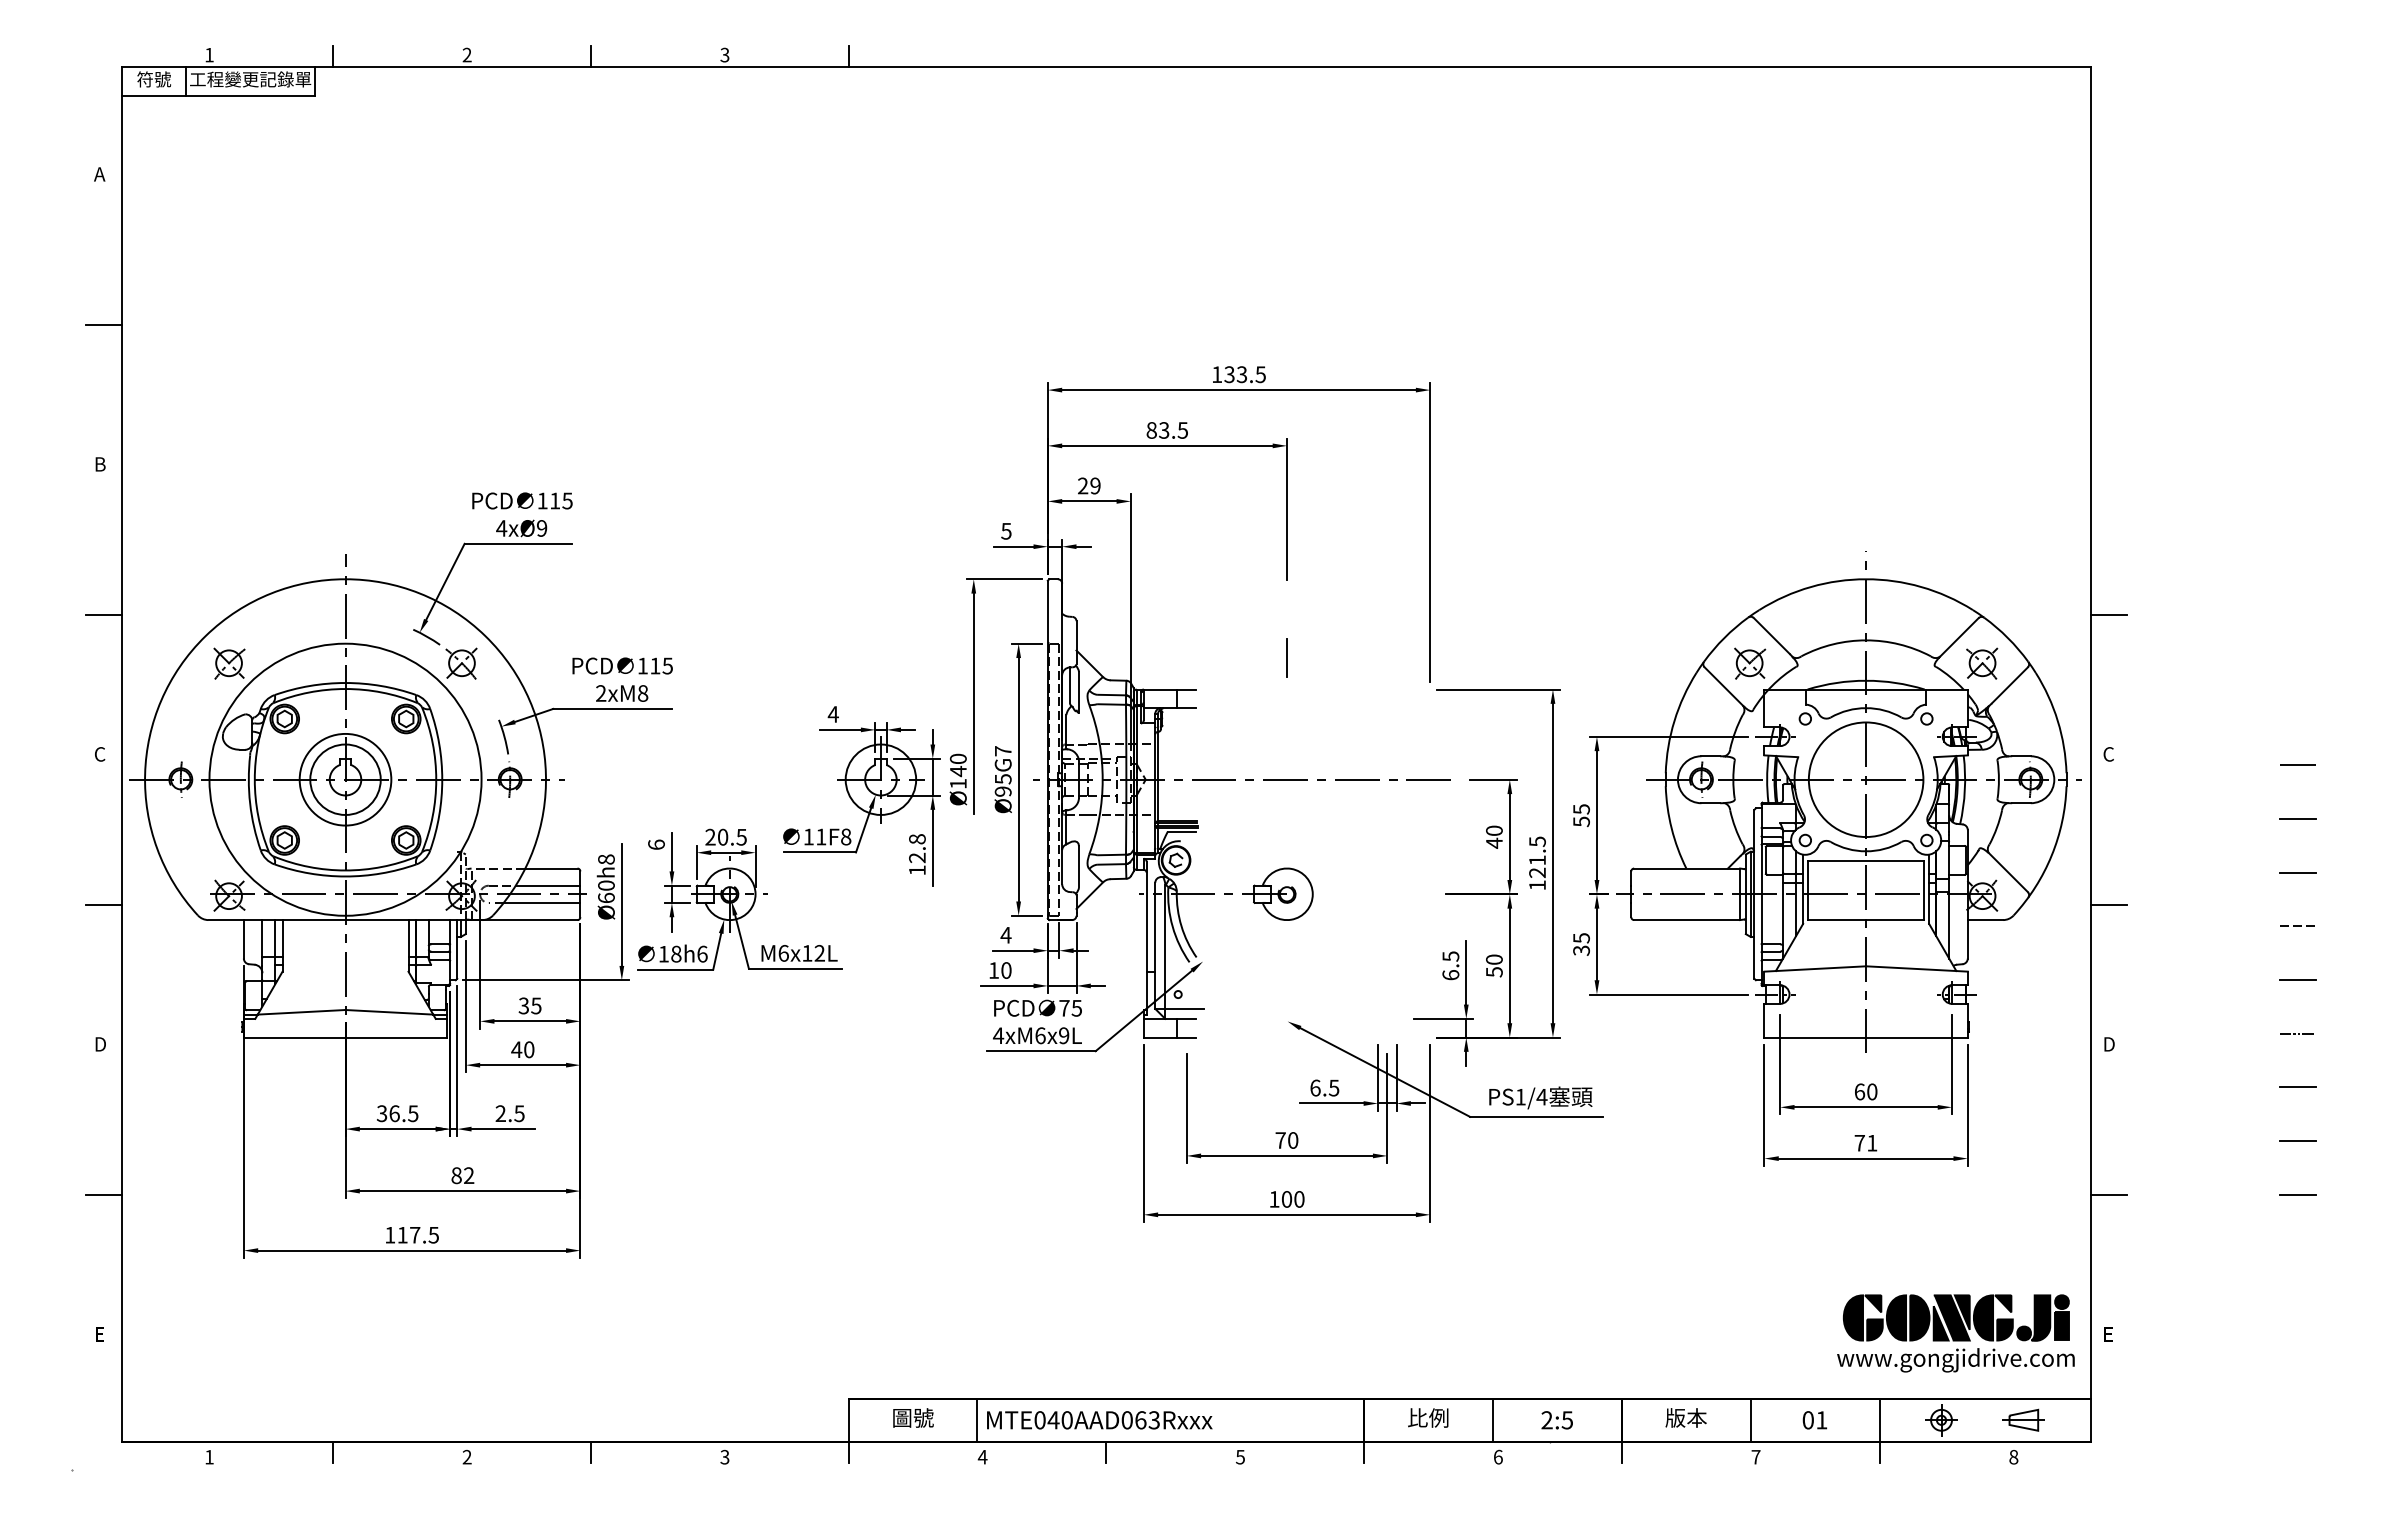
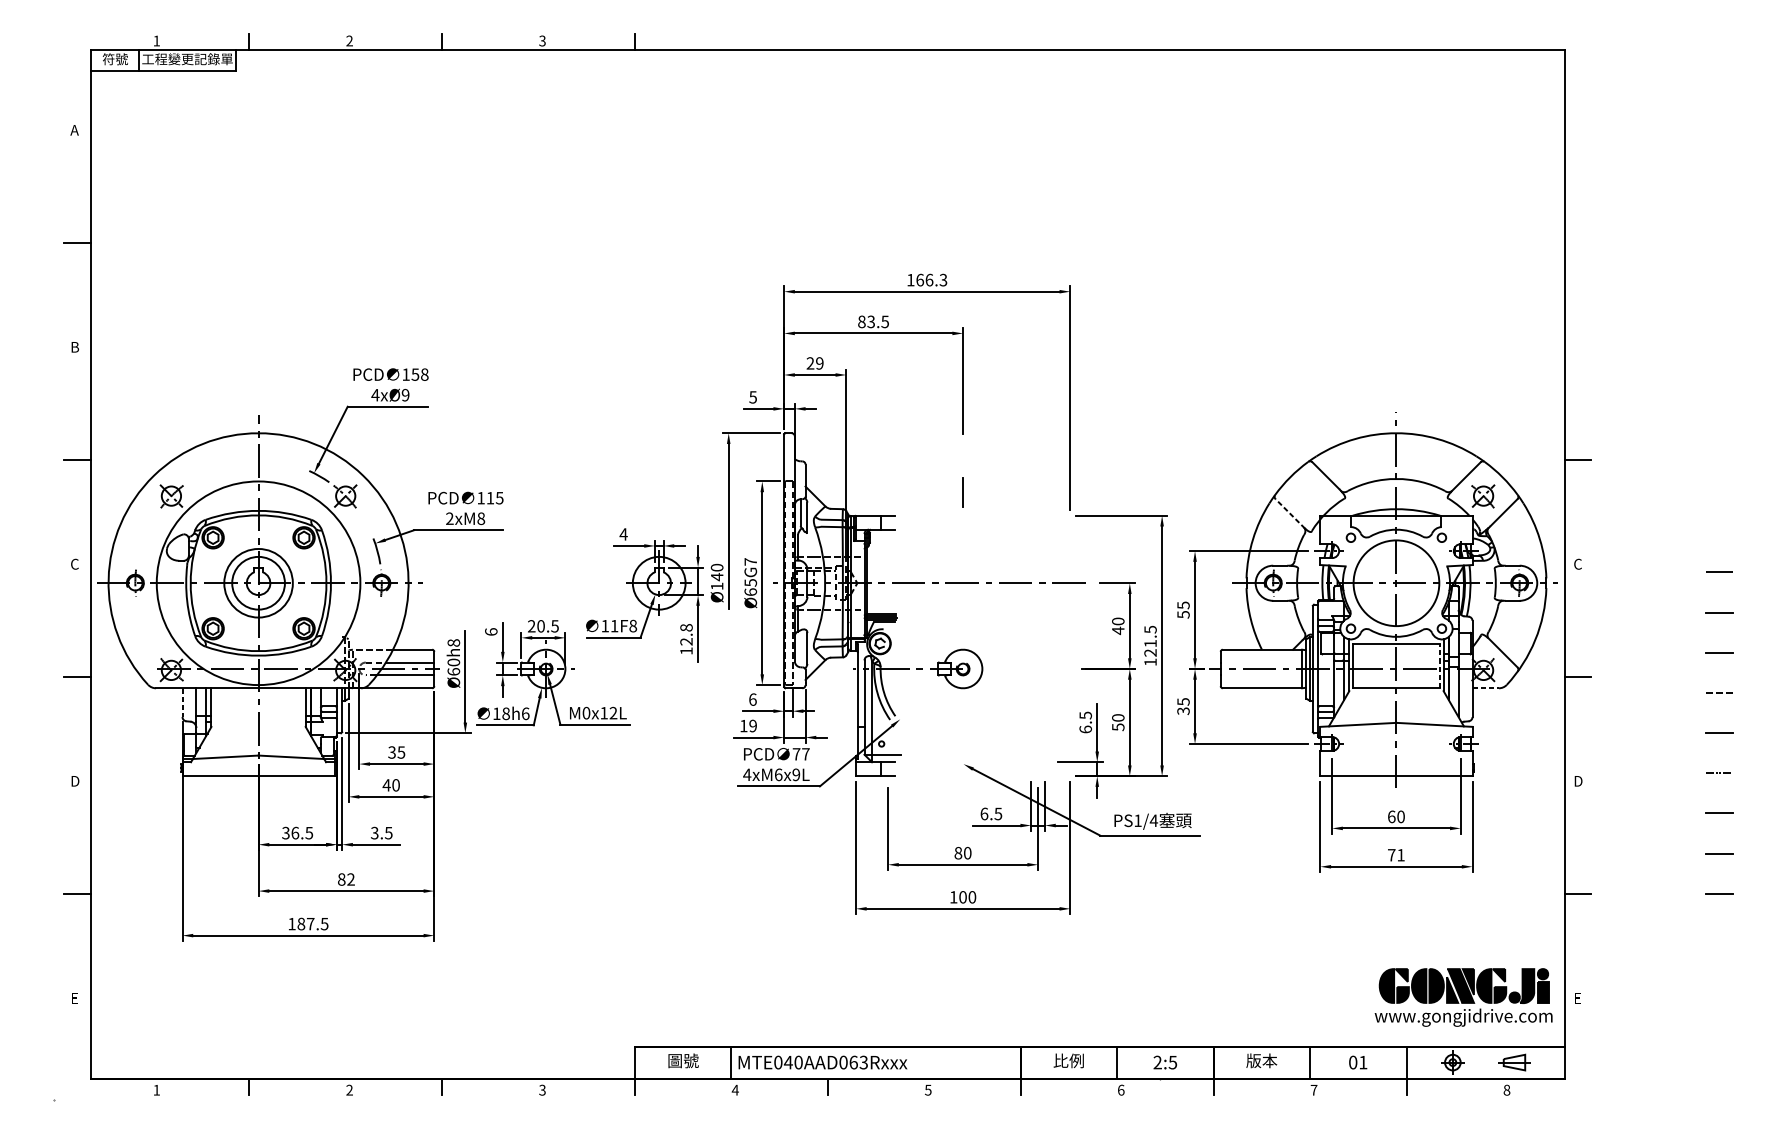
text: (1244, 374) -> (931, 280), 133.5 -> 166.3
text: (560, 500) -> (419, 374), 115 -> 158
part: (1750, 663) -> (1309, 496), removed
line: (1724, 687) -> (1290, 514), solid -> dashed
text: (1002, 791) -> (750, 592), Ø95G7 -> Ø65G7
line: (1924, 890) -> (1440, 666), solid -> dashed
line: (1985, 920) -> (1485, 688), solid -> dashed
text: (1005, 934) -> (752, 699), 4 -> 6
line: (243, 939) -> (182, 702), solid -> dashed
text: (783, 953) -> (586, 713), M6x12L -> M0x12L
text: (1006, 970) -> (753, 726), 10 -> 19
text: (1076, 1008) -> (805, 754), 75 -> 77
text: (500, 1114) -> (374, 833), 2.5 -> 3.5
text: (1280, 1140) -> (958, 853), 70 -> 80
text: (402, 1234) -> (301, 923), 117.5 -> 187.5

